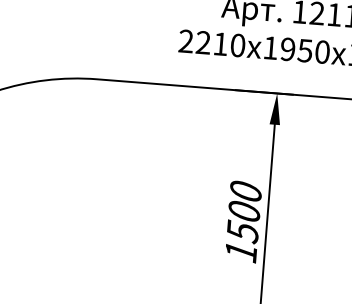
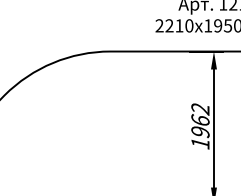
text: (244, 211) -> (200, 120), 1500 -> 1962

